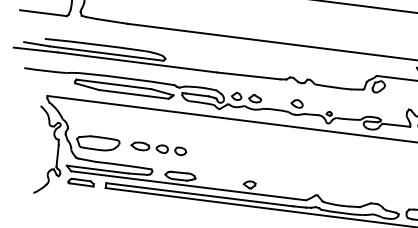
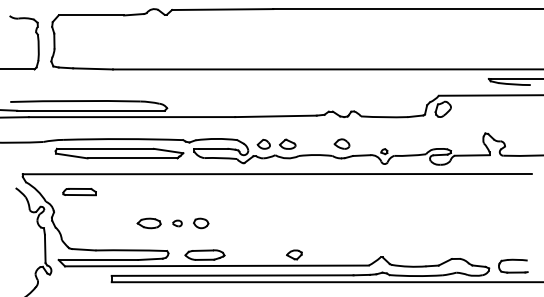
part: (97, 143) -> (94, 226), removed
part: (162, 149) -> (177, 223), size x0.6
part: (81, 182) -> (79, 192), moved

